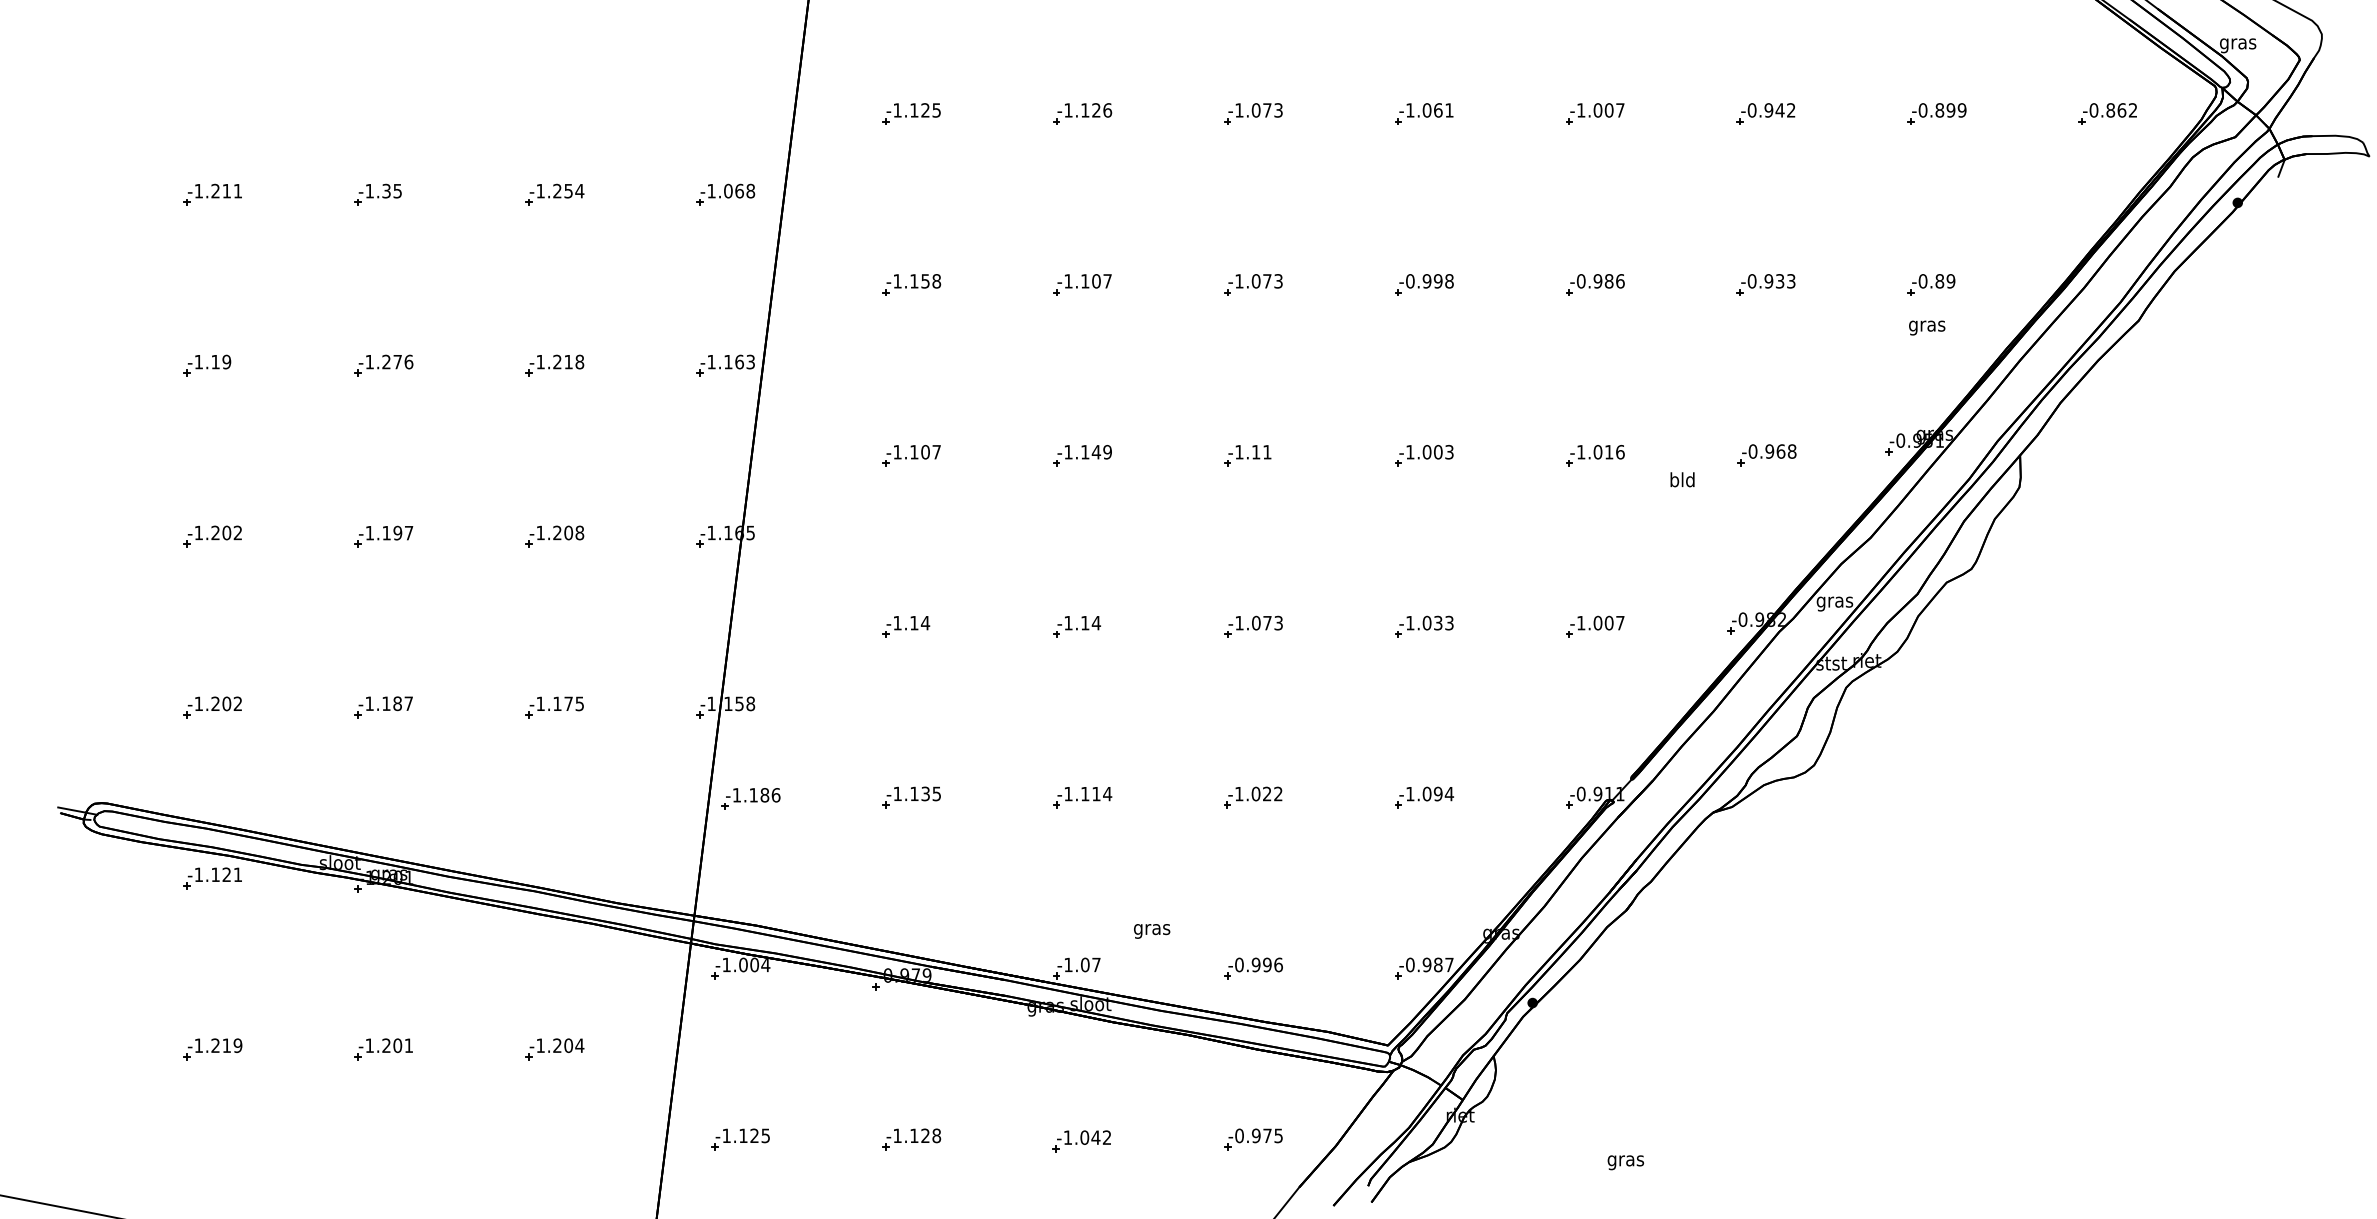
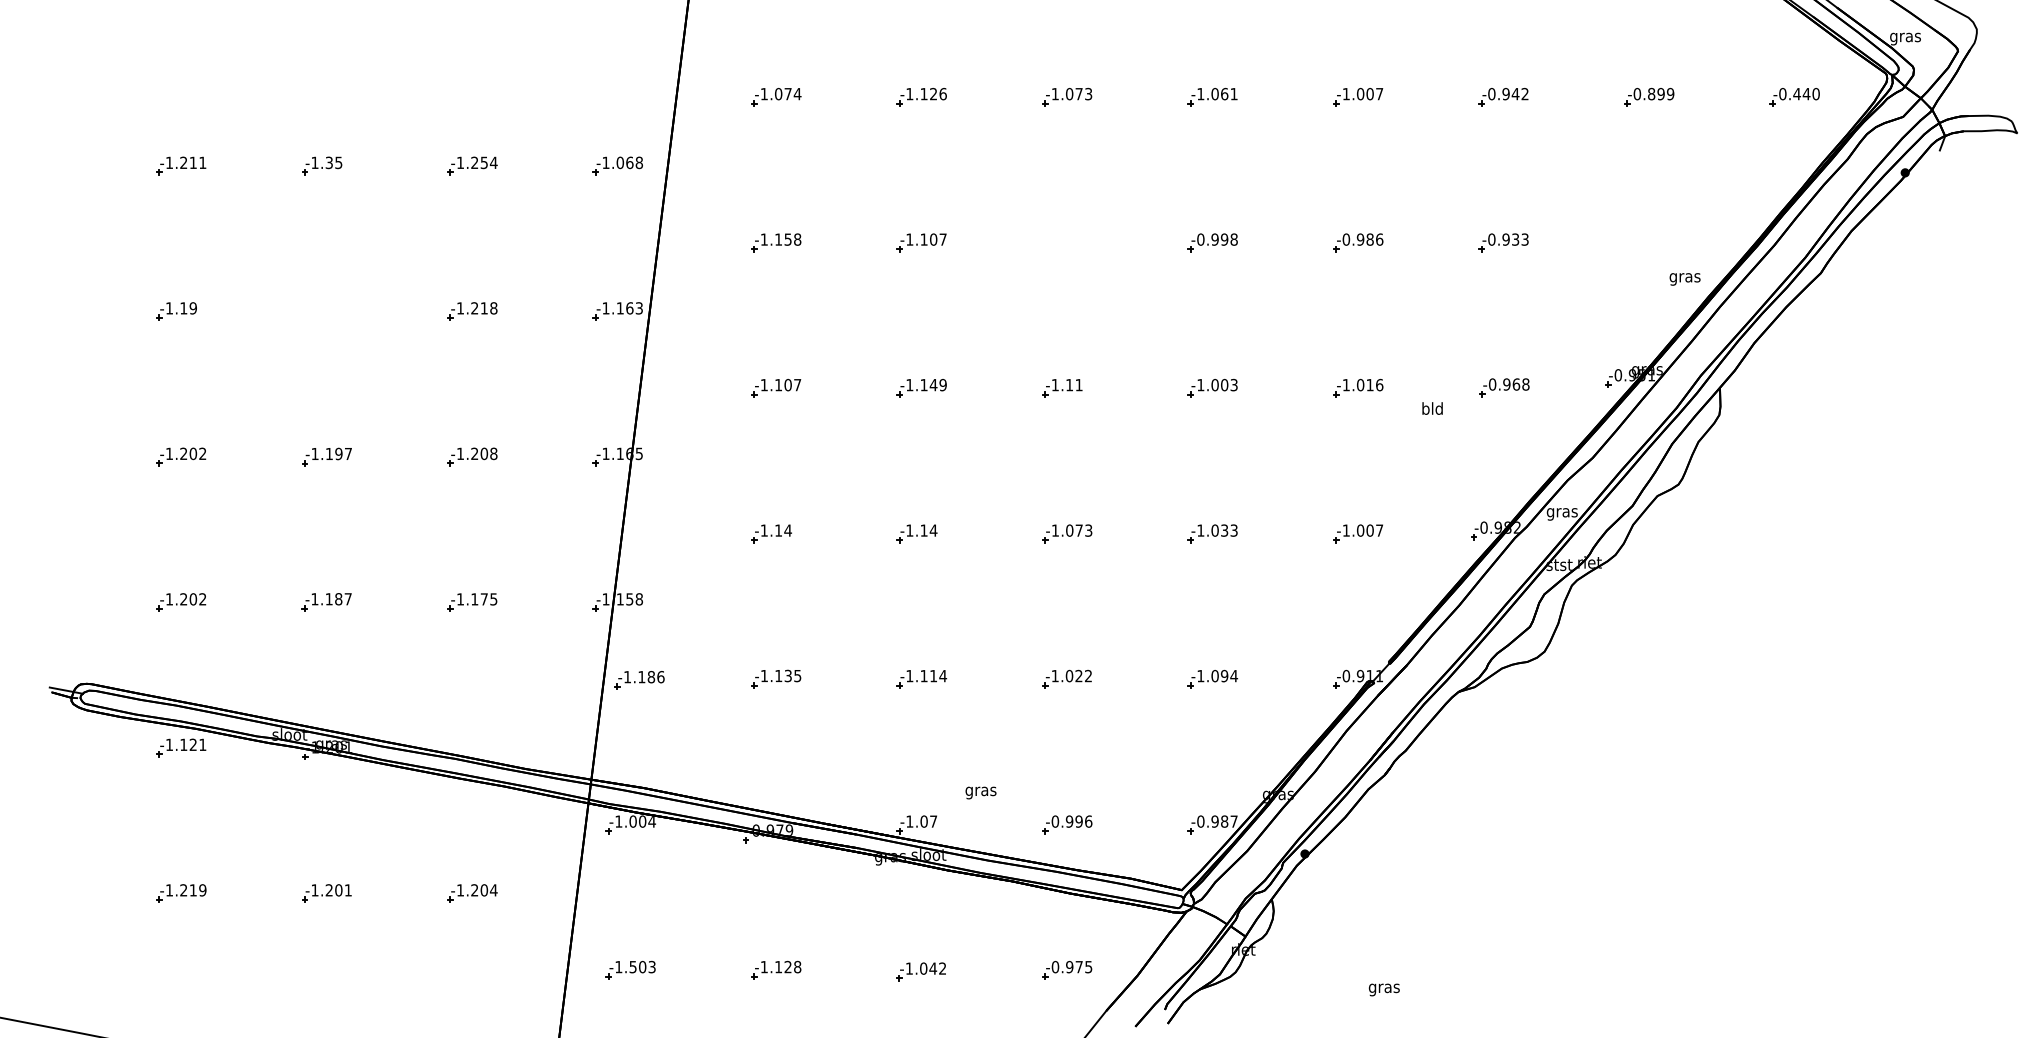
text: (925, 110) -> (788, 94), -1.125 -> -1.074
text: (2121, 110) -> (1806, 94), -0.862 -> -0.440
part: (1253, 284) -> (1067, 242), removed
part: (1931, 284) -> (1644, 242), removed
text: (1927, 327) -> (1685, 278), moved
part: (383, 365) -> (326, 311), removed
text: (754, 1135) -> (642, 966), -1.125 -> -1.503

